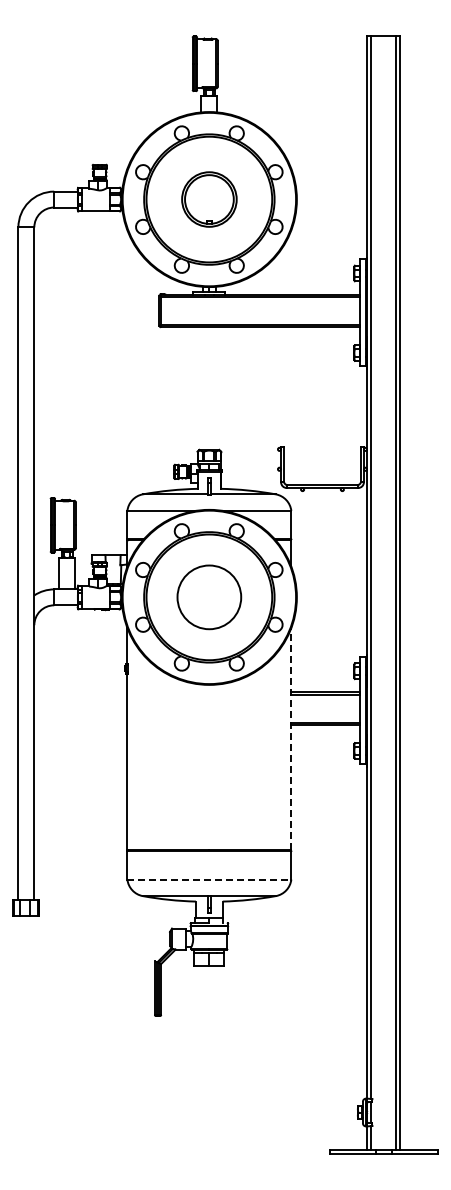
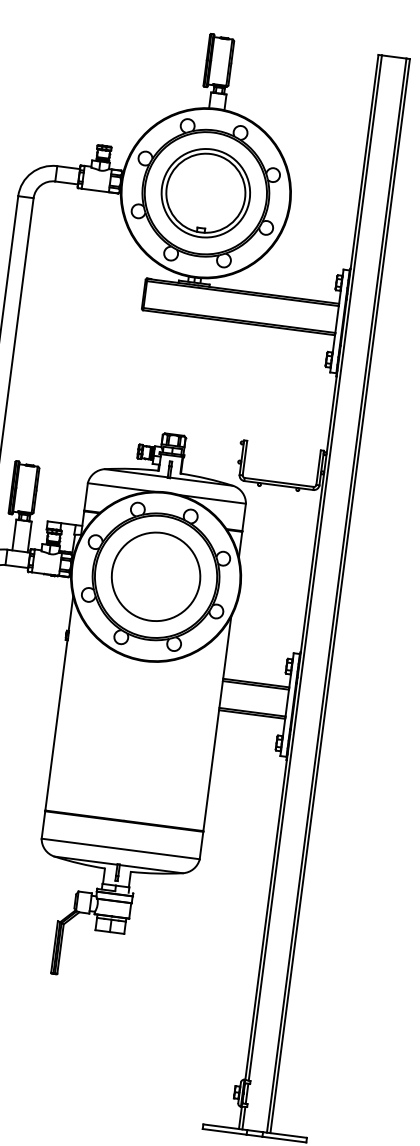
part: (209, 199) -> (206, 193), size x1.67
circle: (208, 596) -> (155, 575), size x1.43
line: (291, 738) -> (217, 723), dashed -> solid
line: (209, 879) -> (120, 848), dashed -> solid

